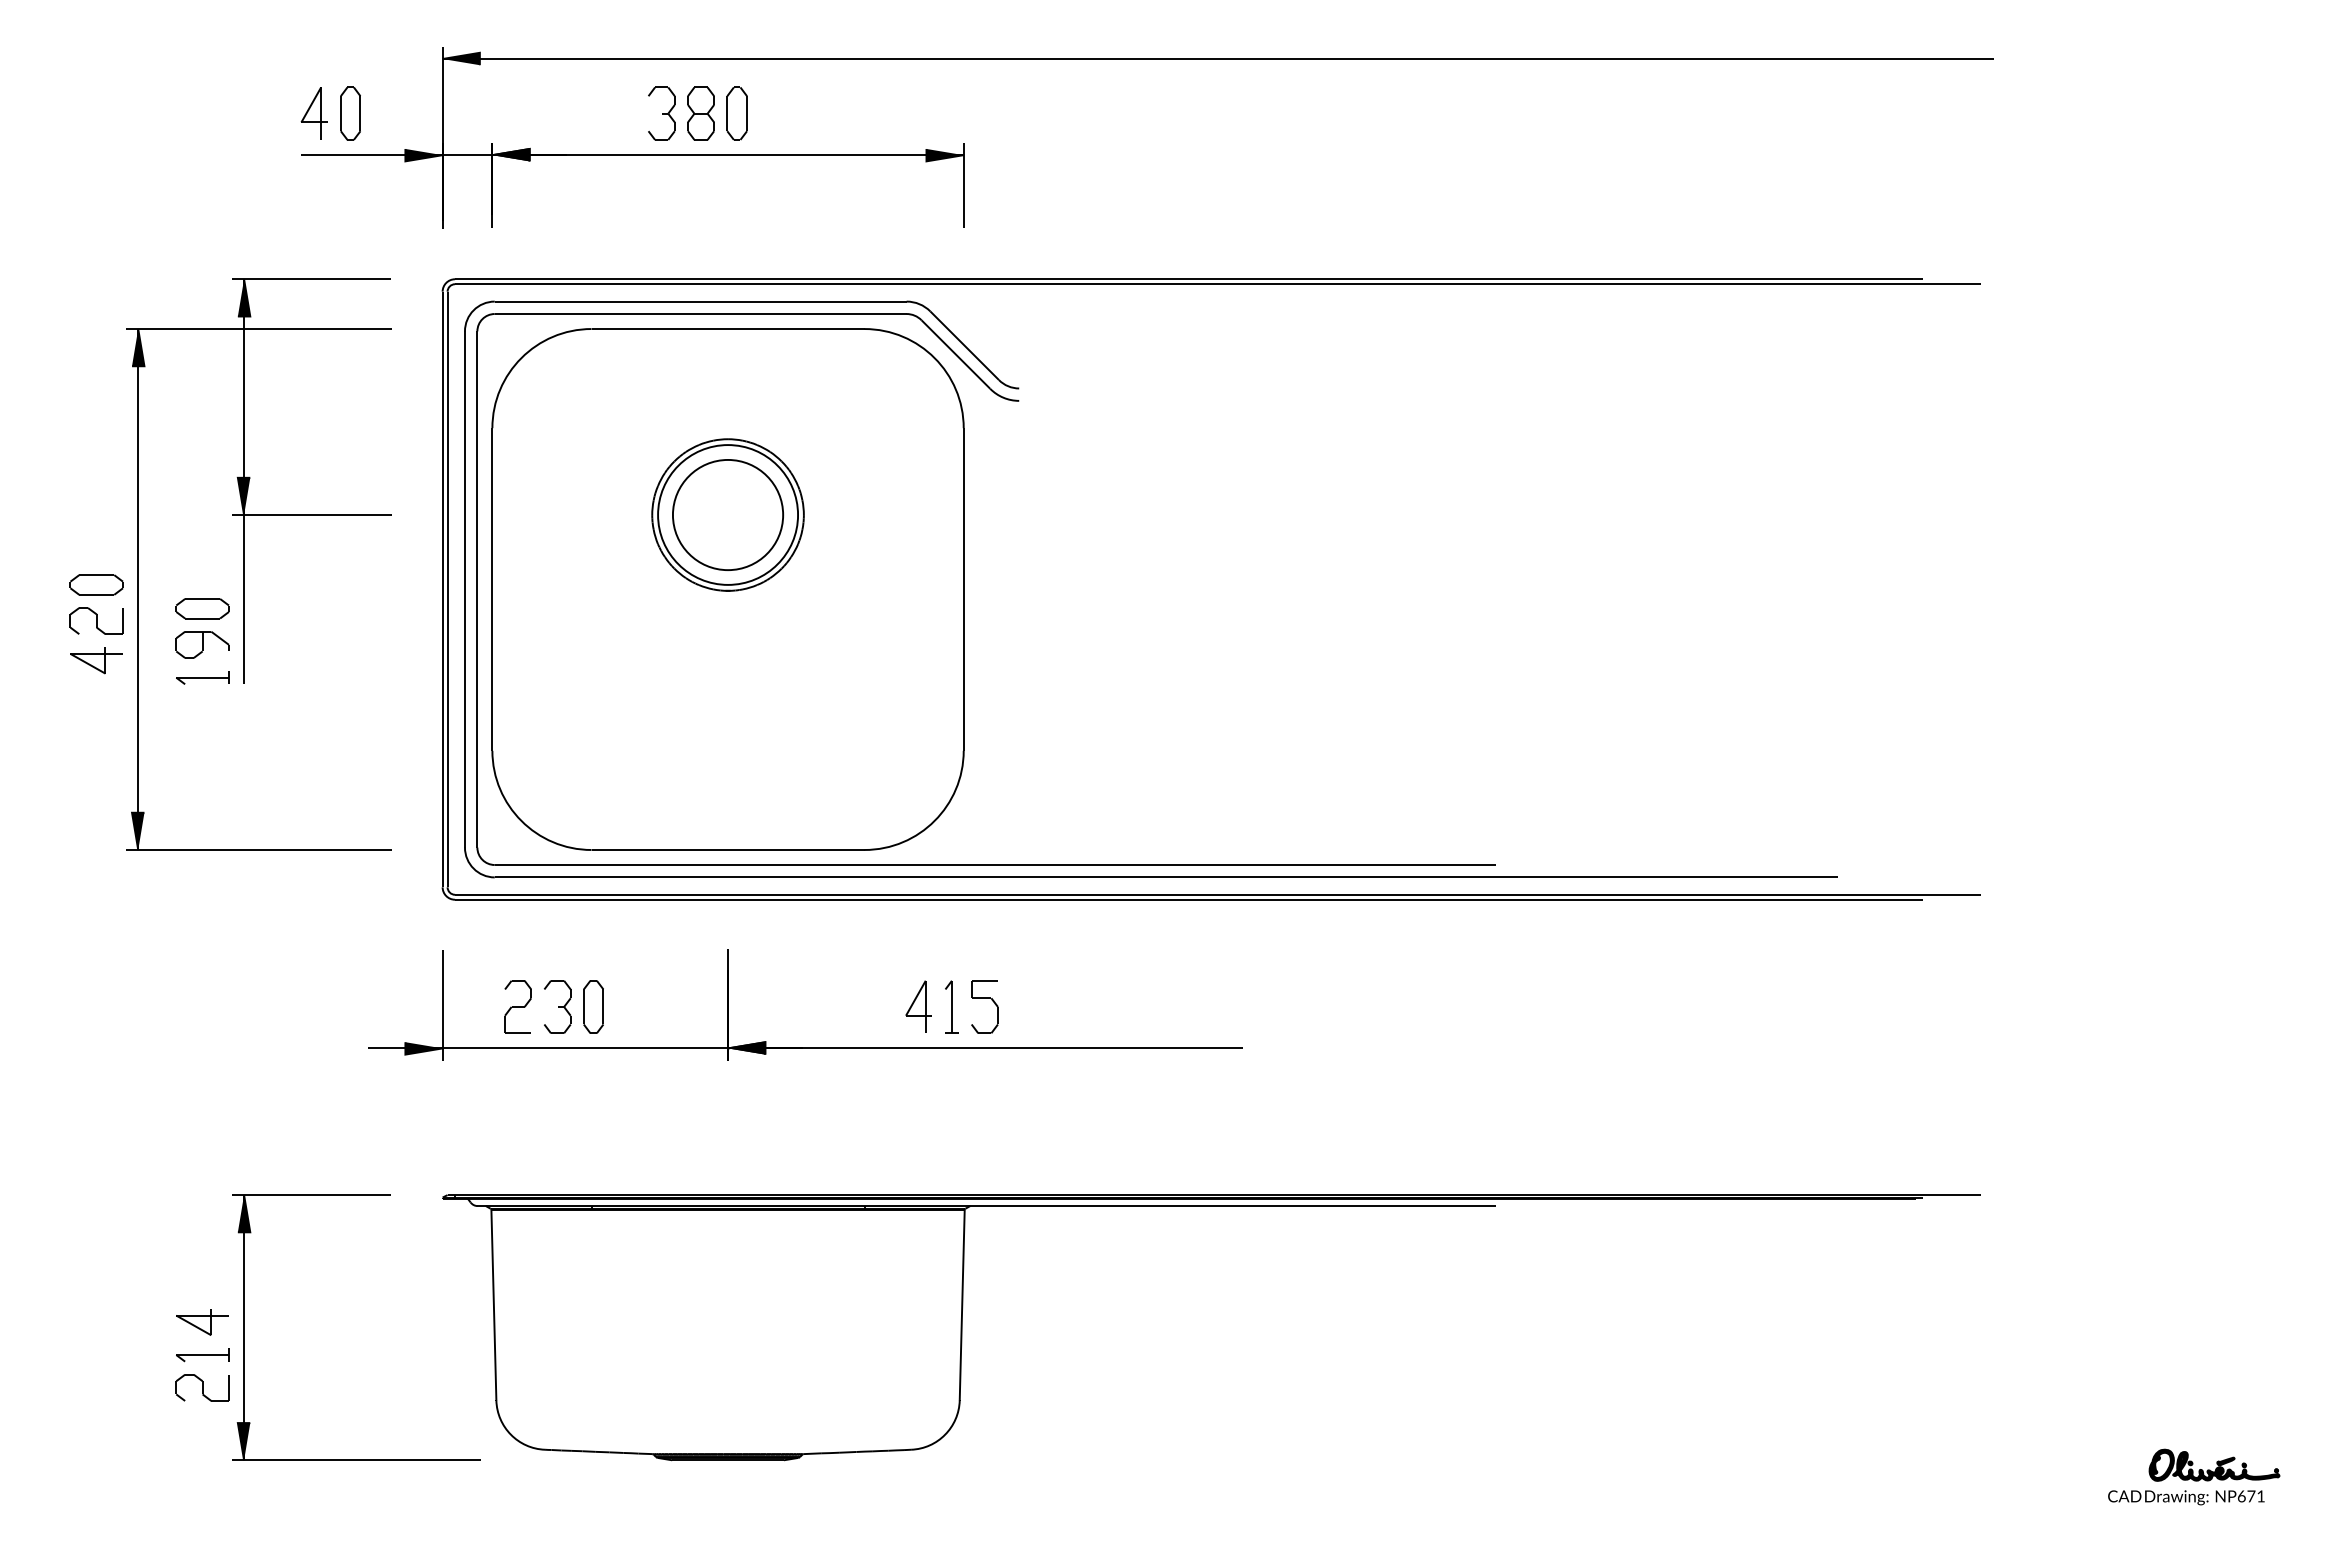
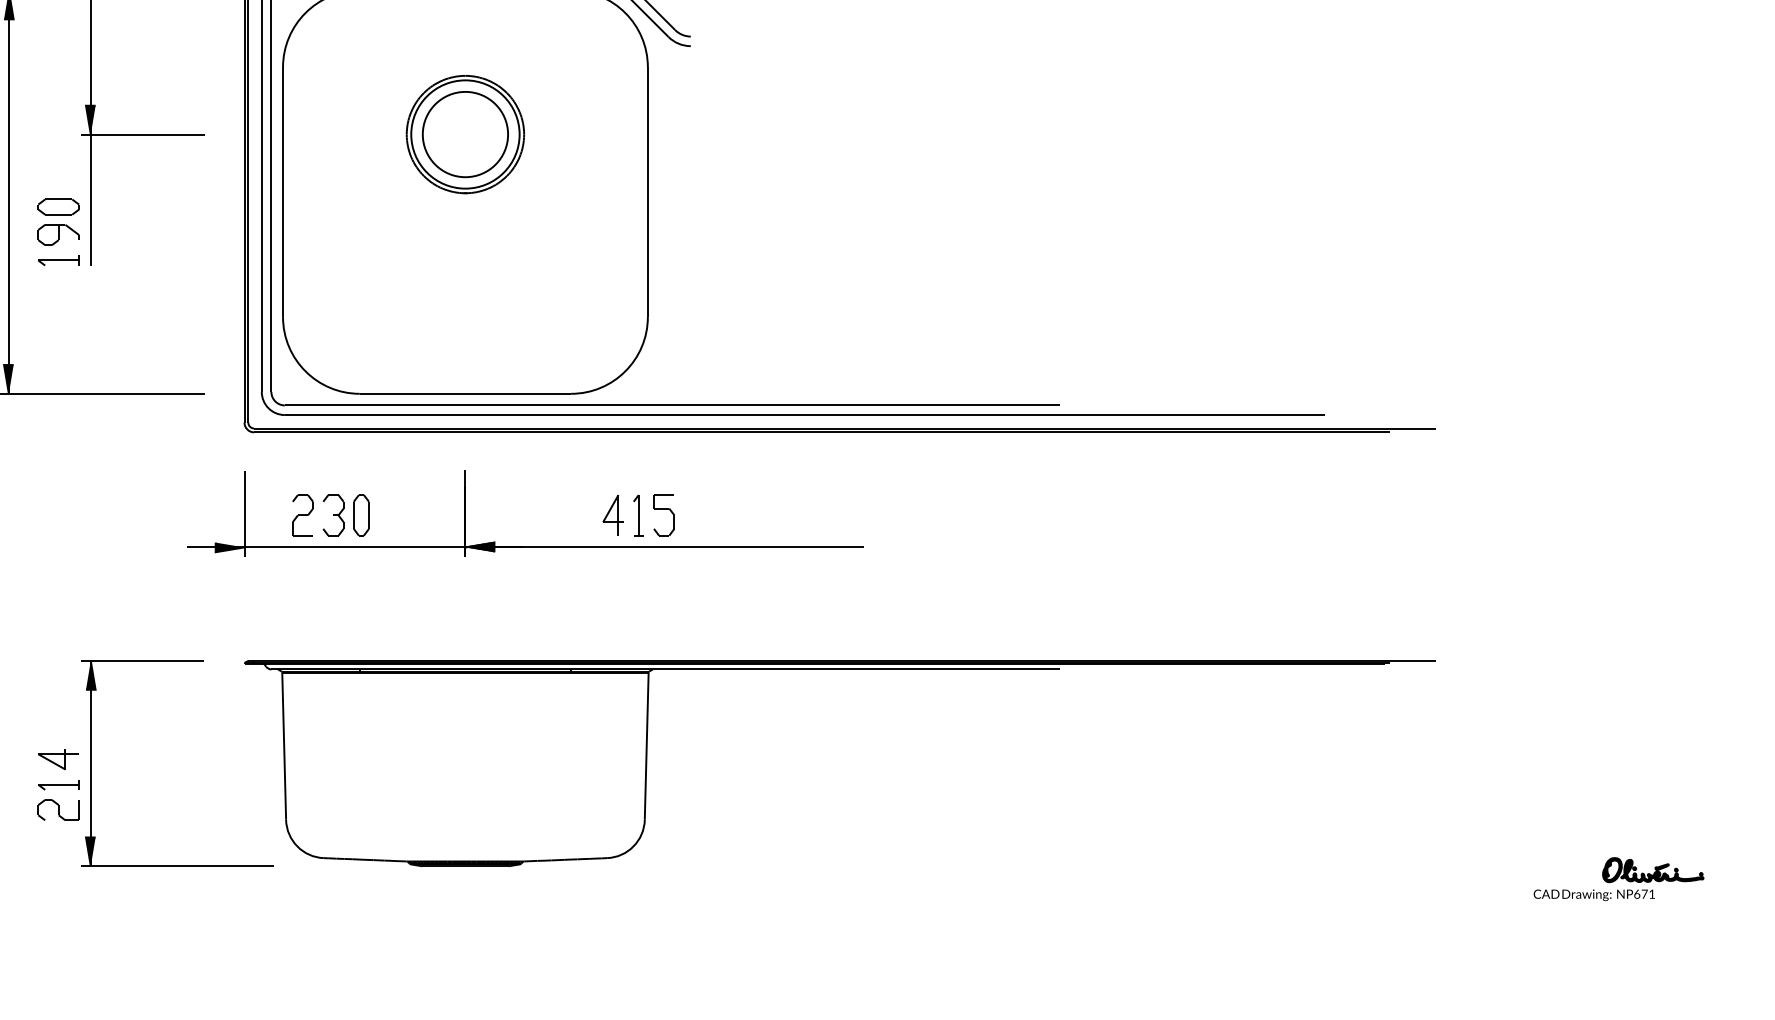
part: (2214, 1464) -> (1653, 869), moved

